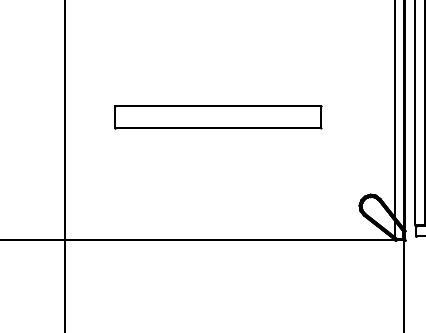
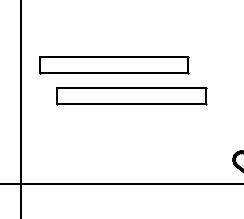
part: (194, 75) -> (114, 65), added

